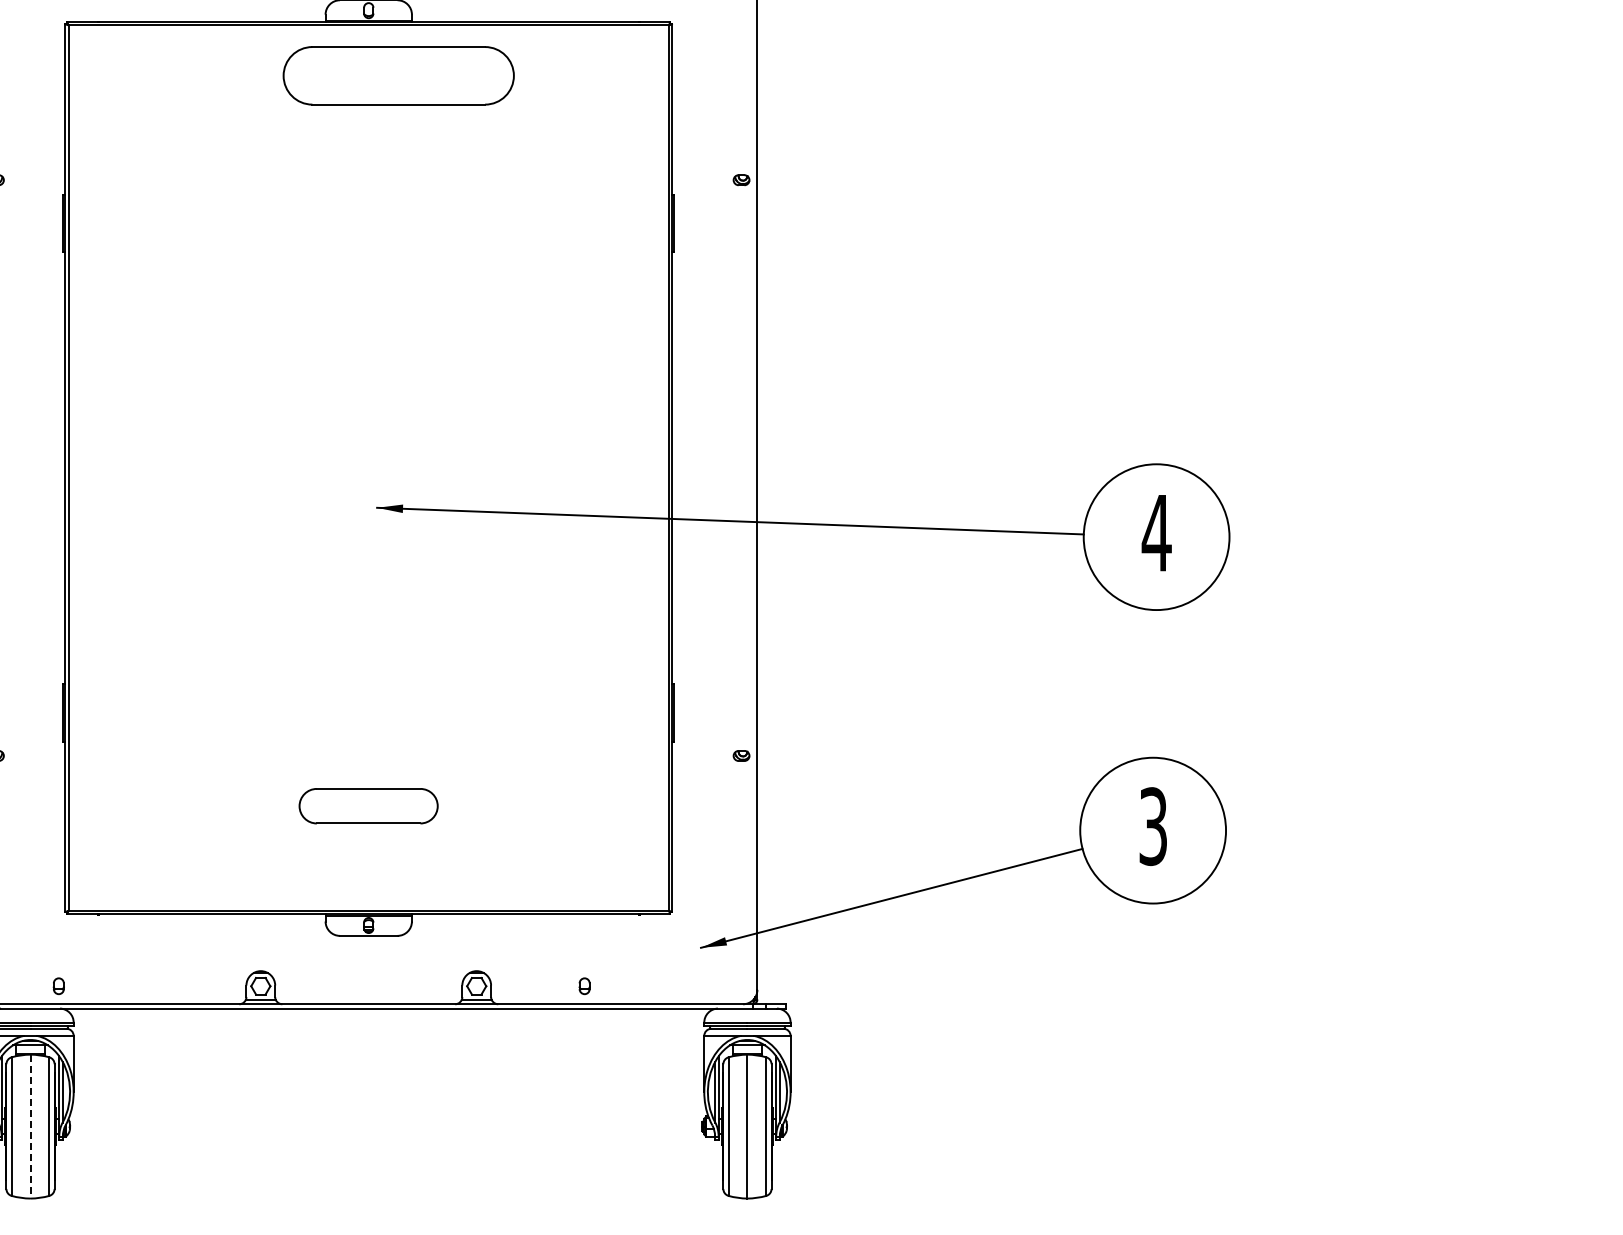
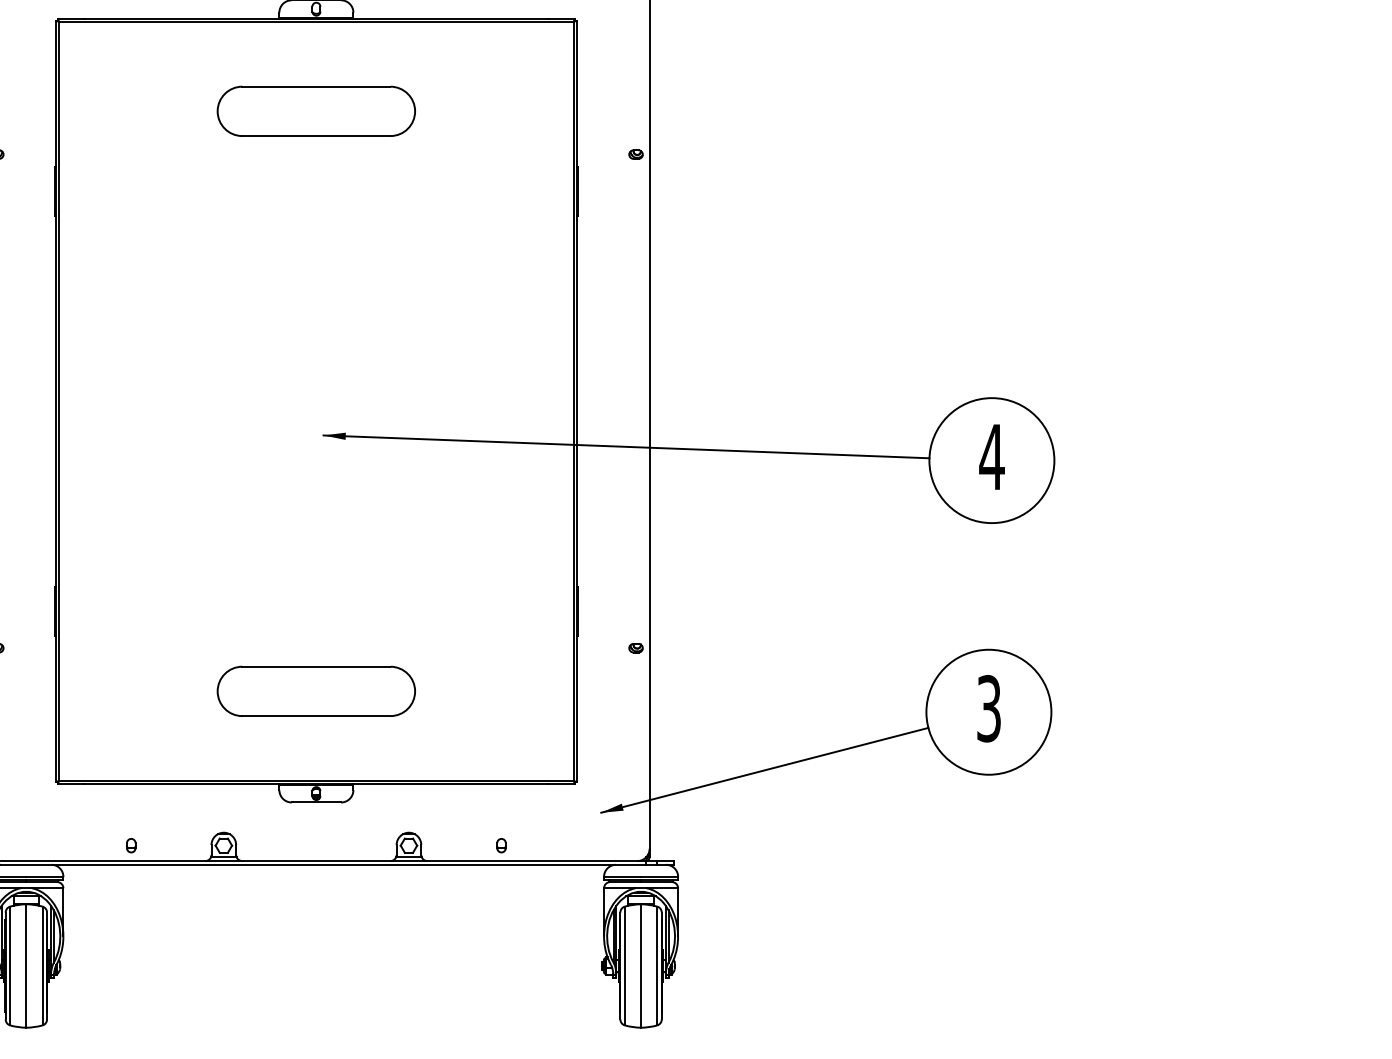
part: (398, 75) -> (316, 111), moved
part: (368, 805) -> (316, 690), size x1.67
part: (58, 986) -> (130, 845), moved
line: (30, 1126) -> (26, 965), dashed -> solid

